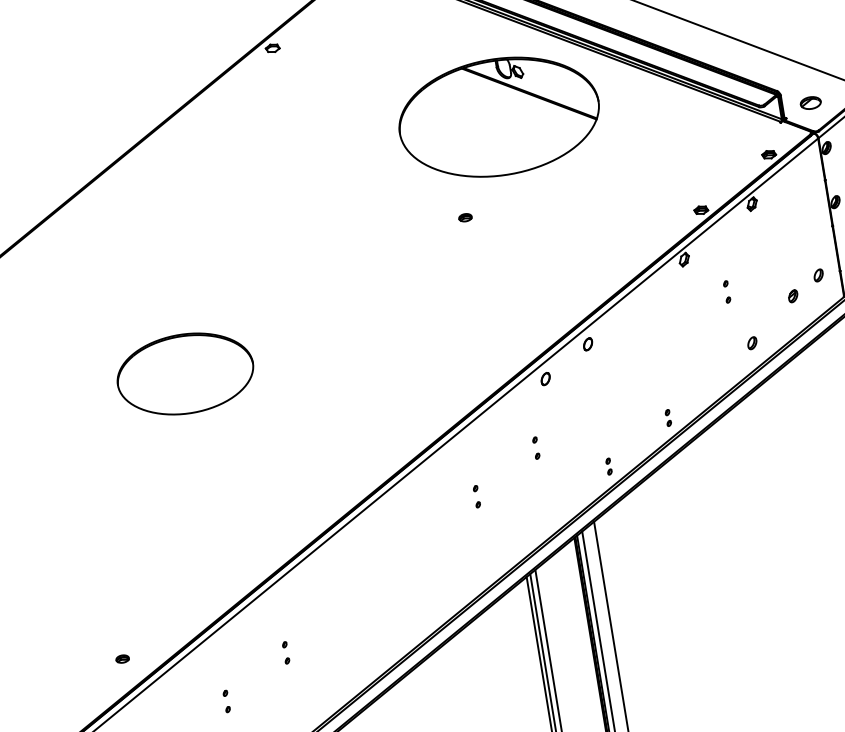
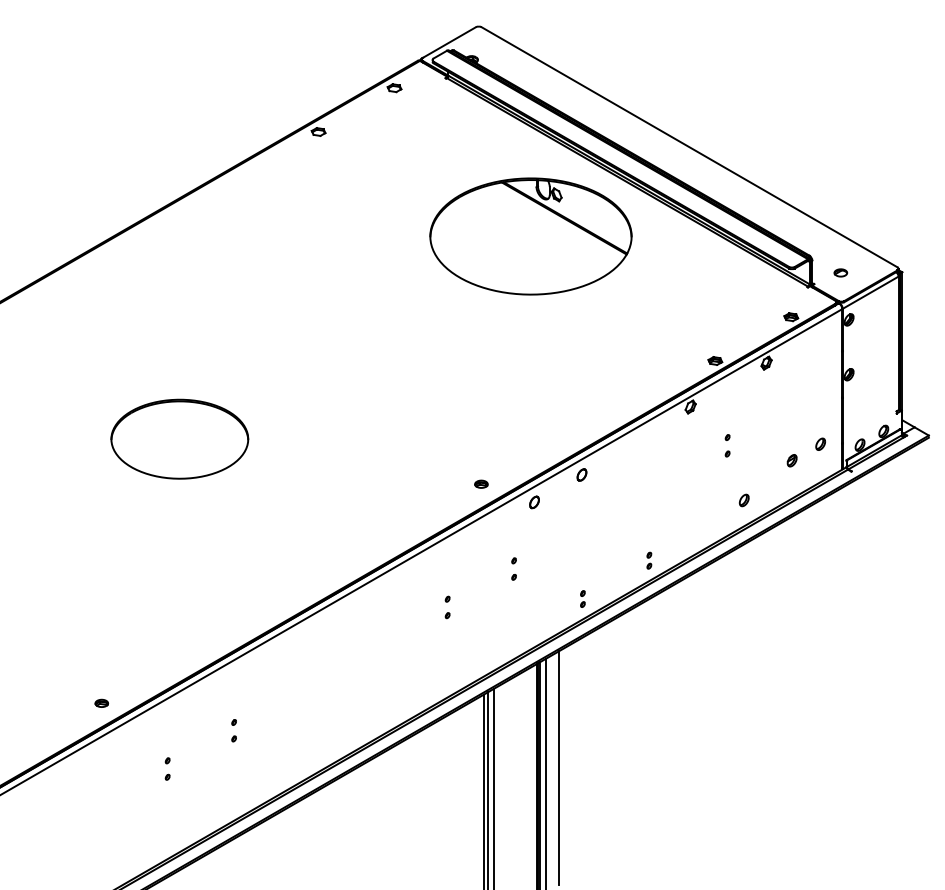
part: (810, 102) -> (840, 272), size x0.62
part: (465, 216) -> (481, 483), moved
part: (122, 658) -> (101, 702), moved

